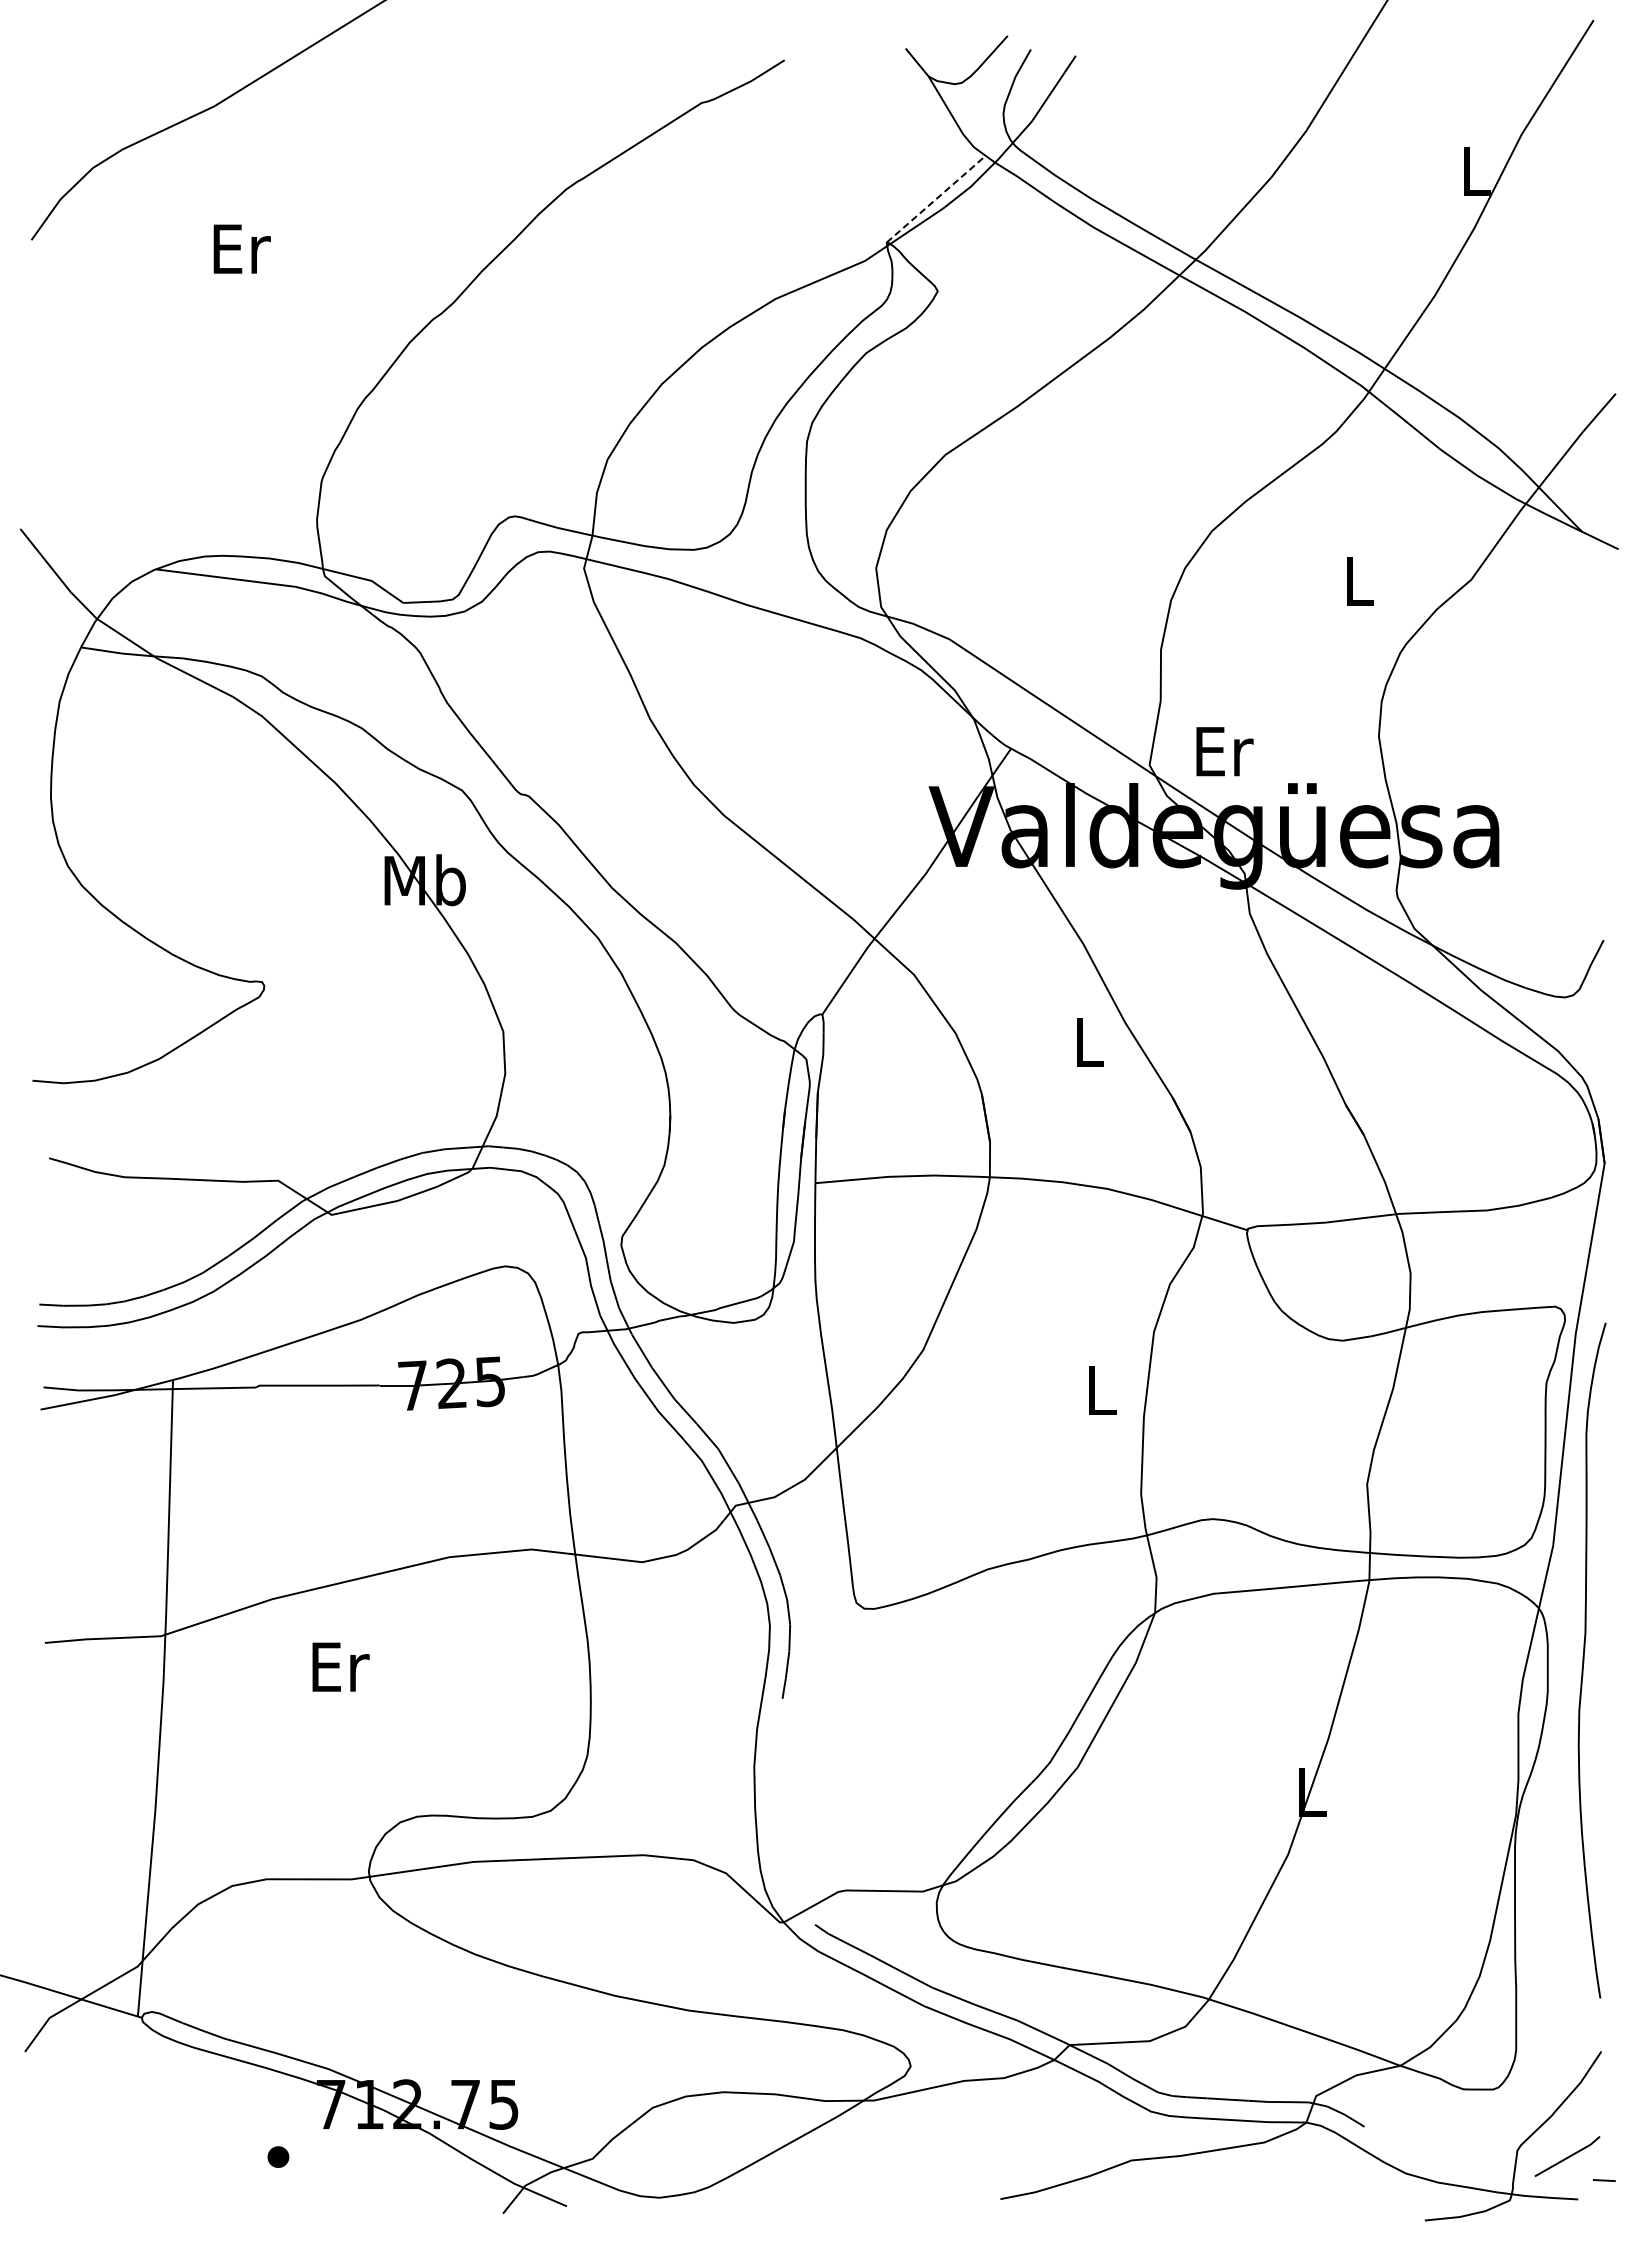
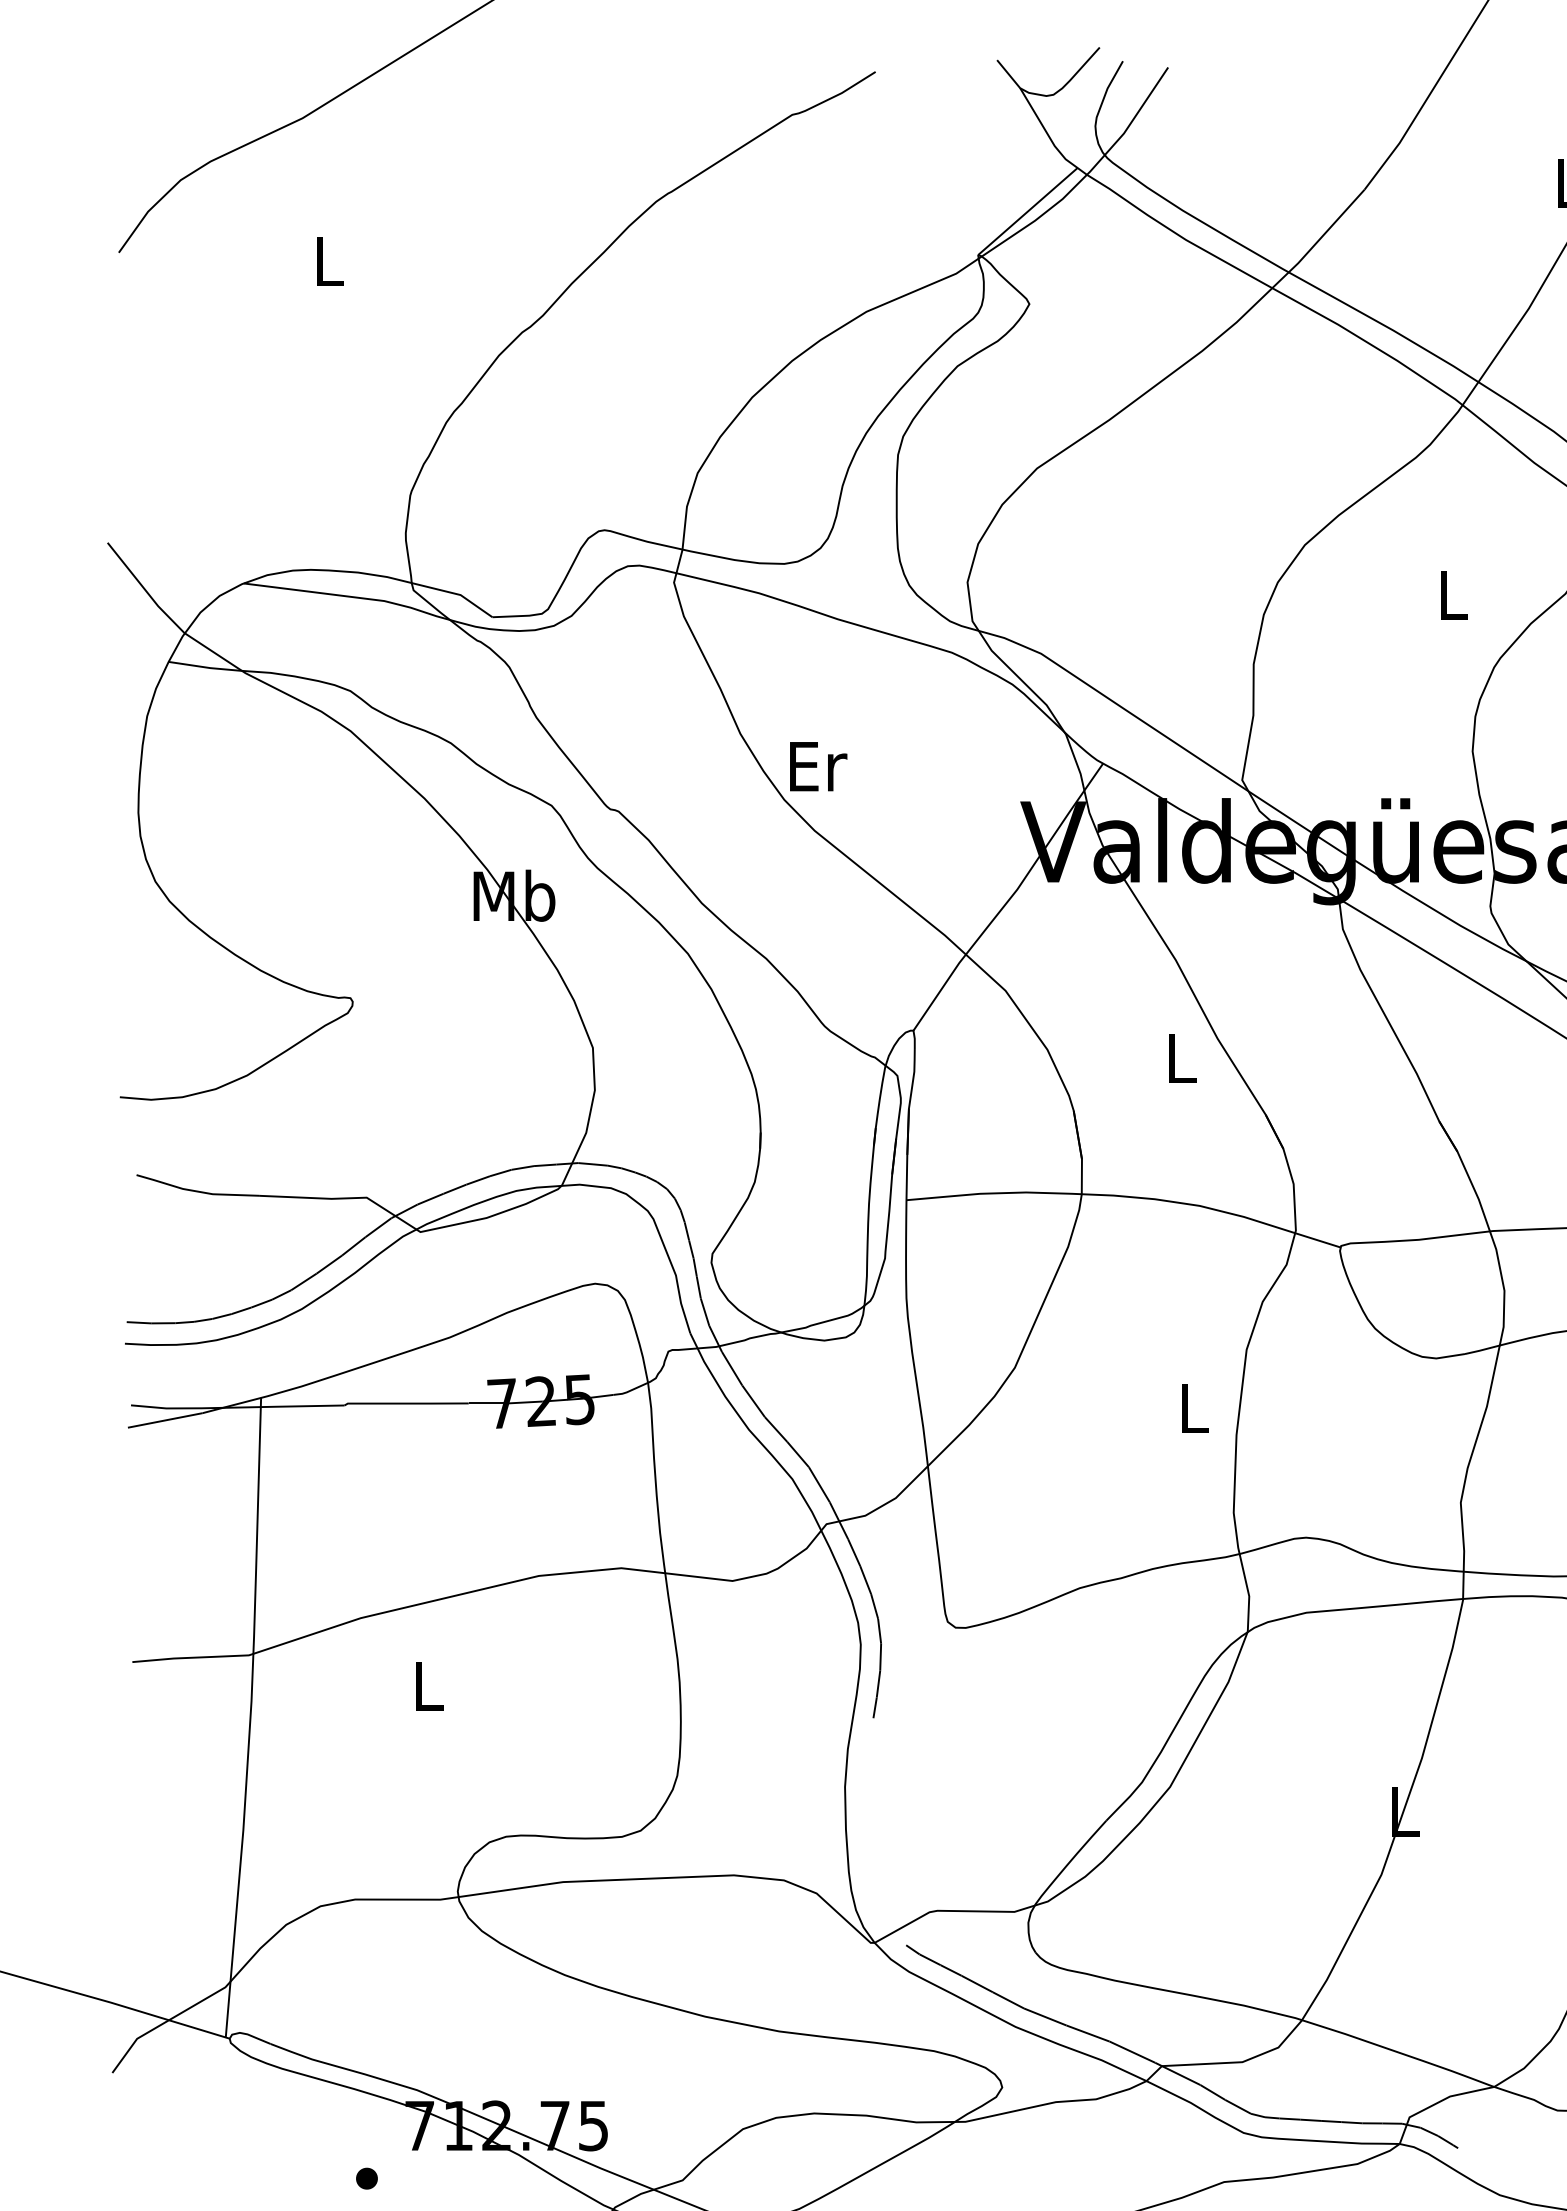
line: (936, 199) -> (1028, 211), dashed -> solid
text: (241, 248) -> (329, 261), Er -> L
text: (1224, 751) -> (818, 766), moved
text: (340, 1666) -> (429, 1685), Er -> L

